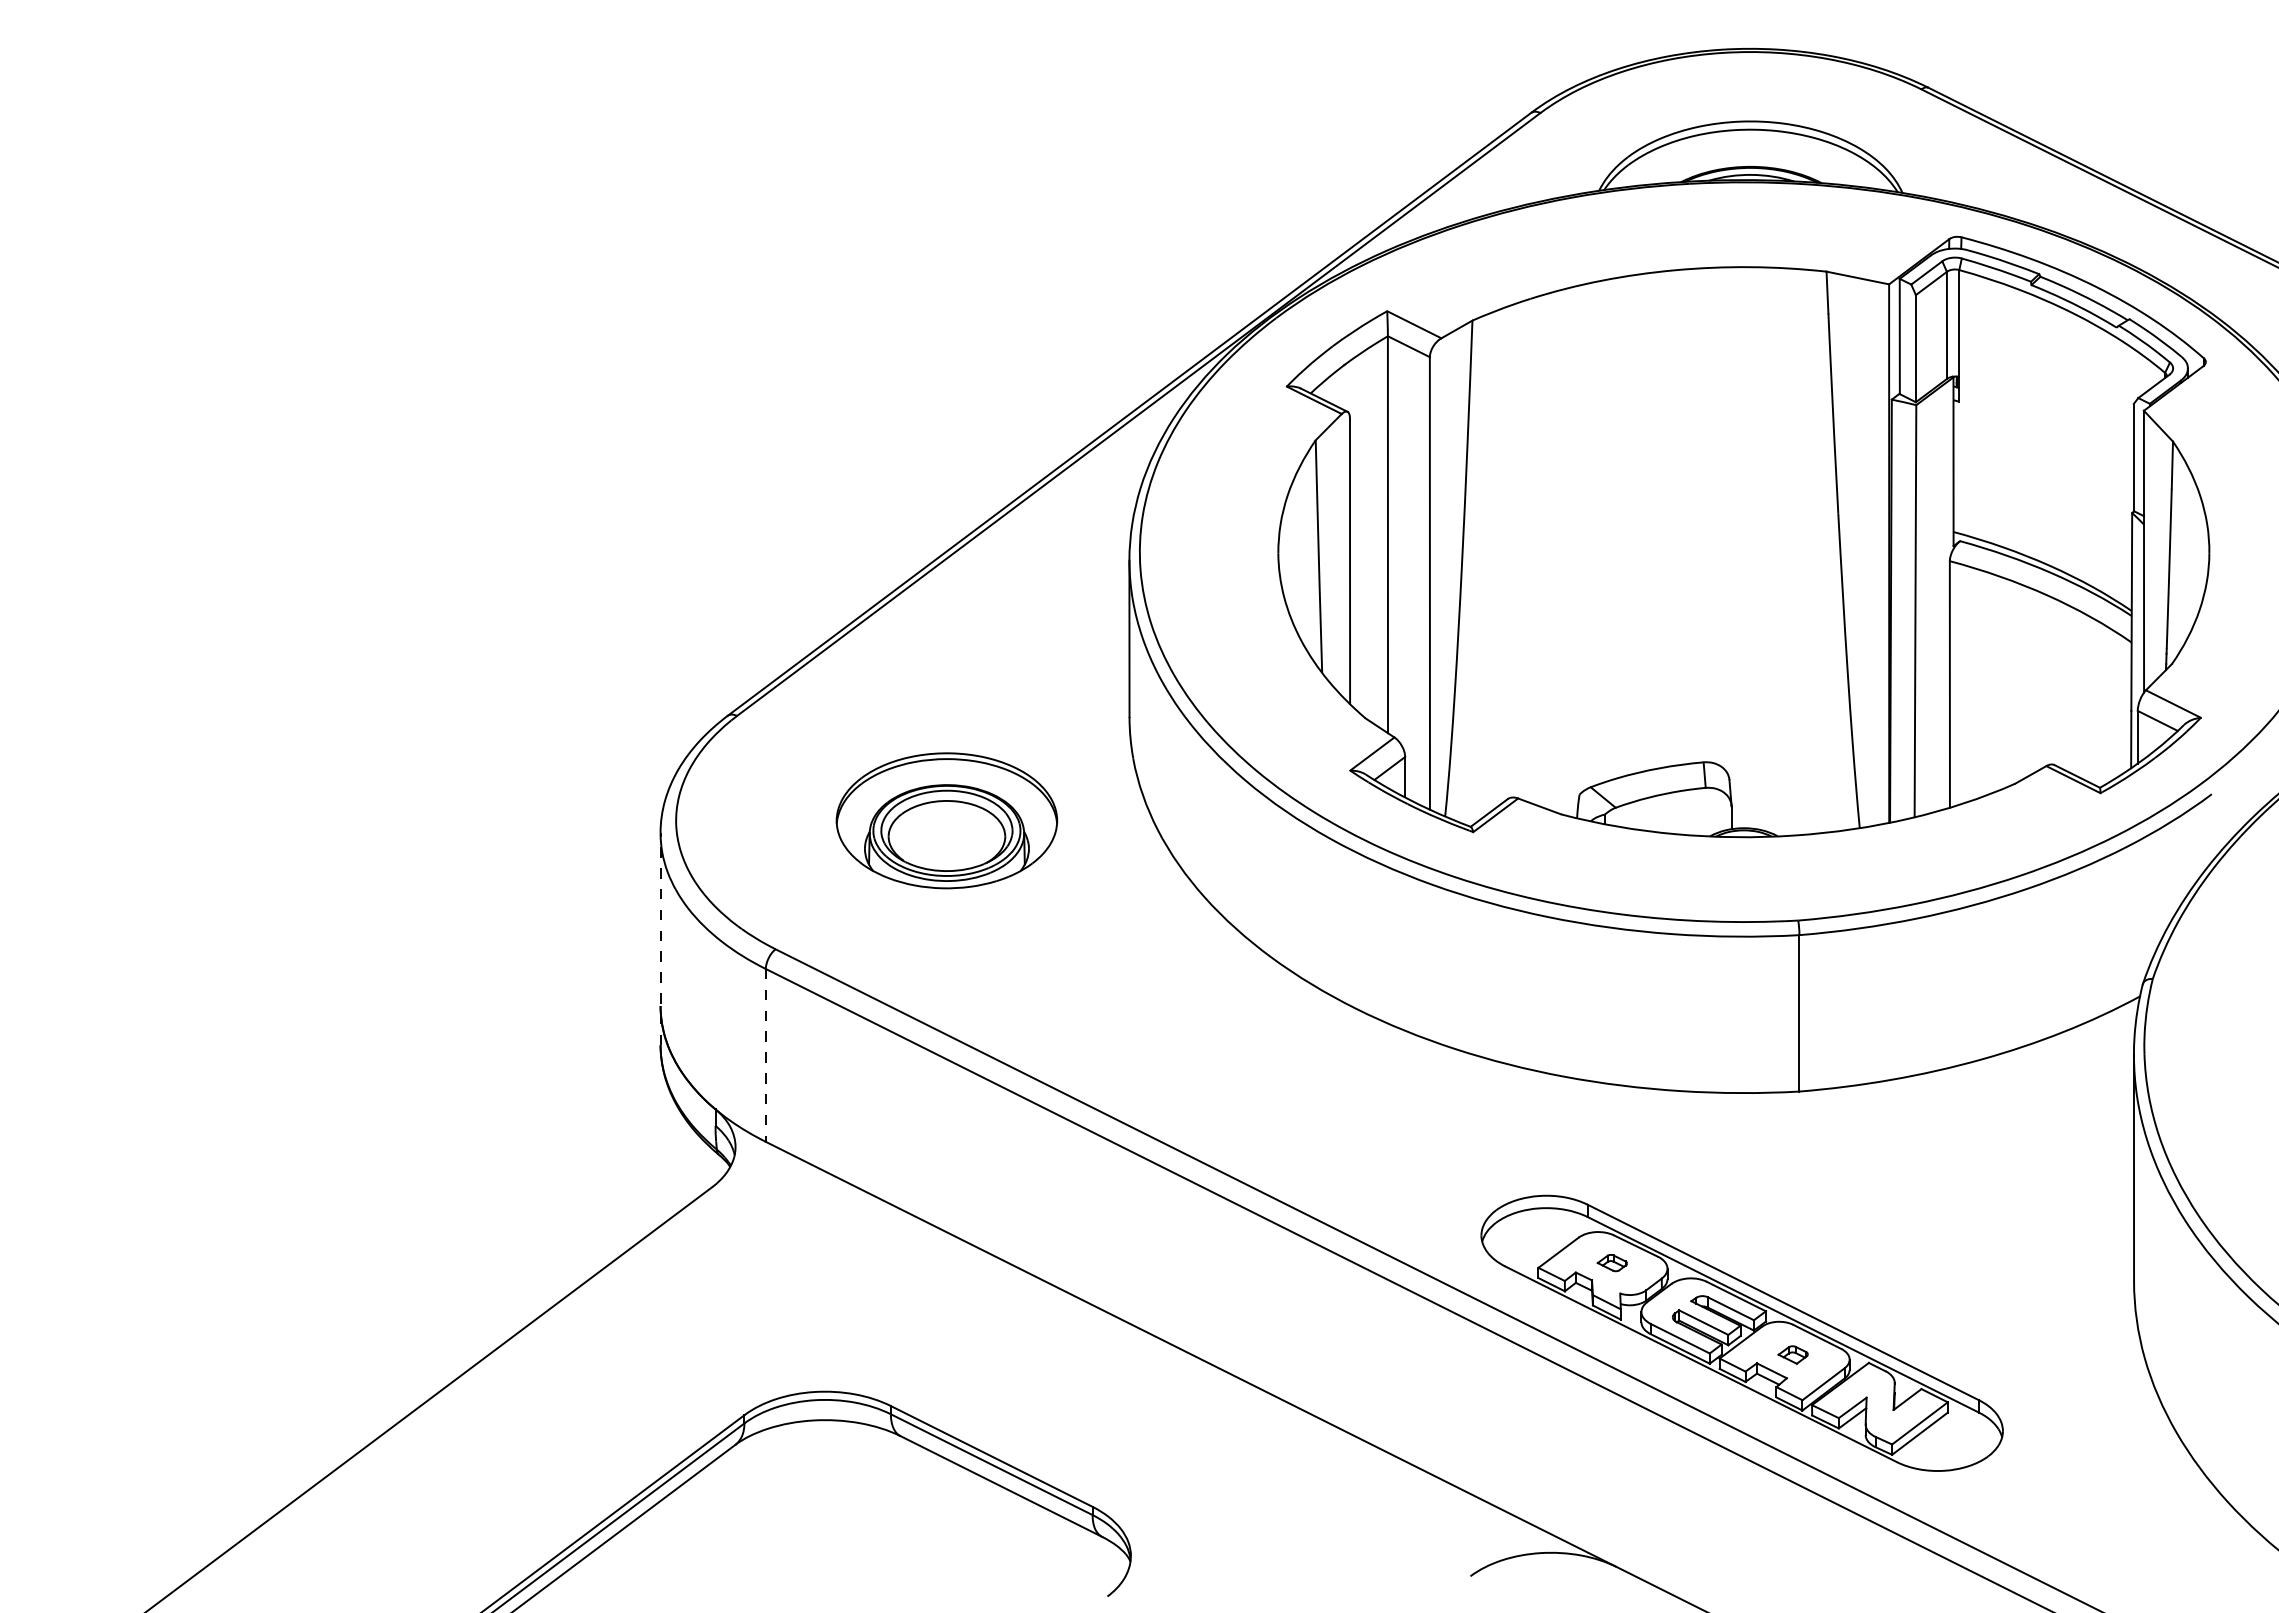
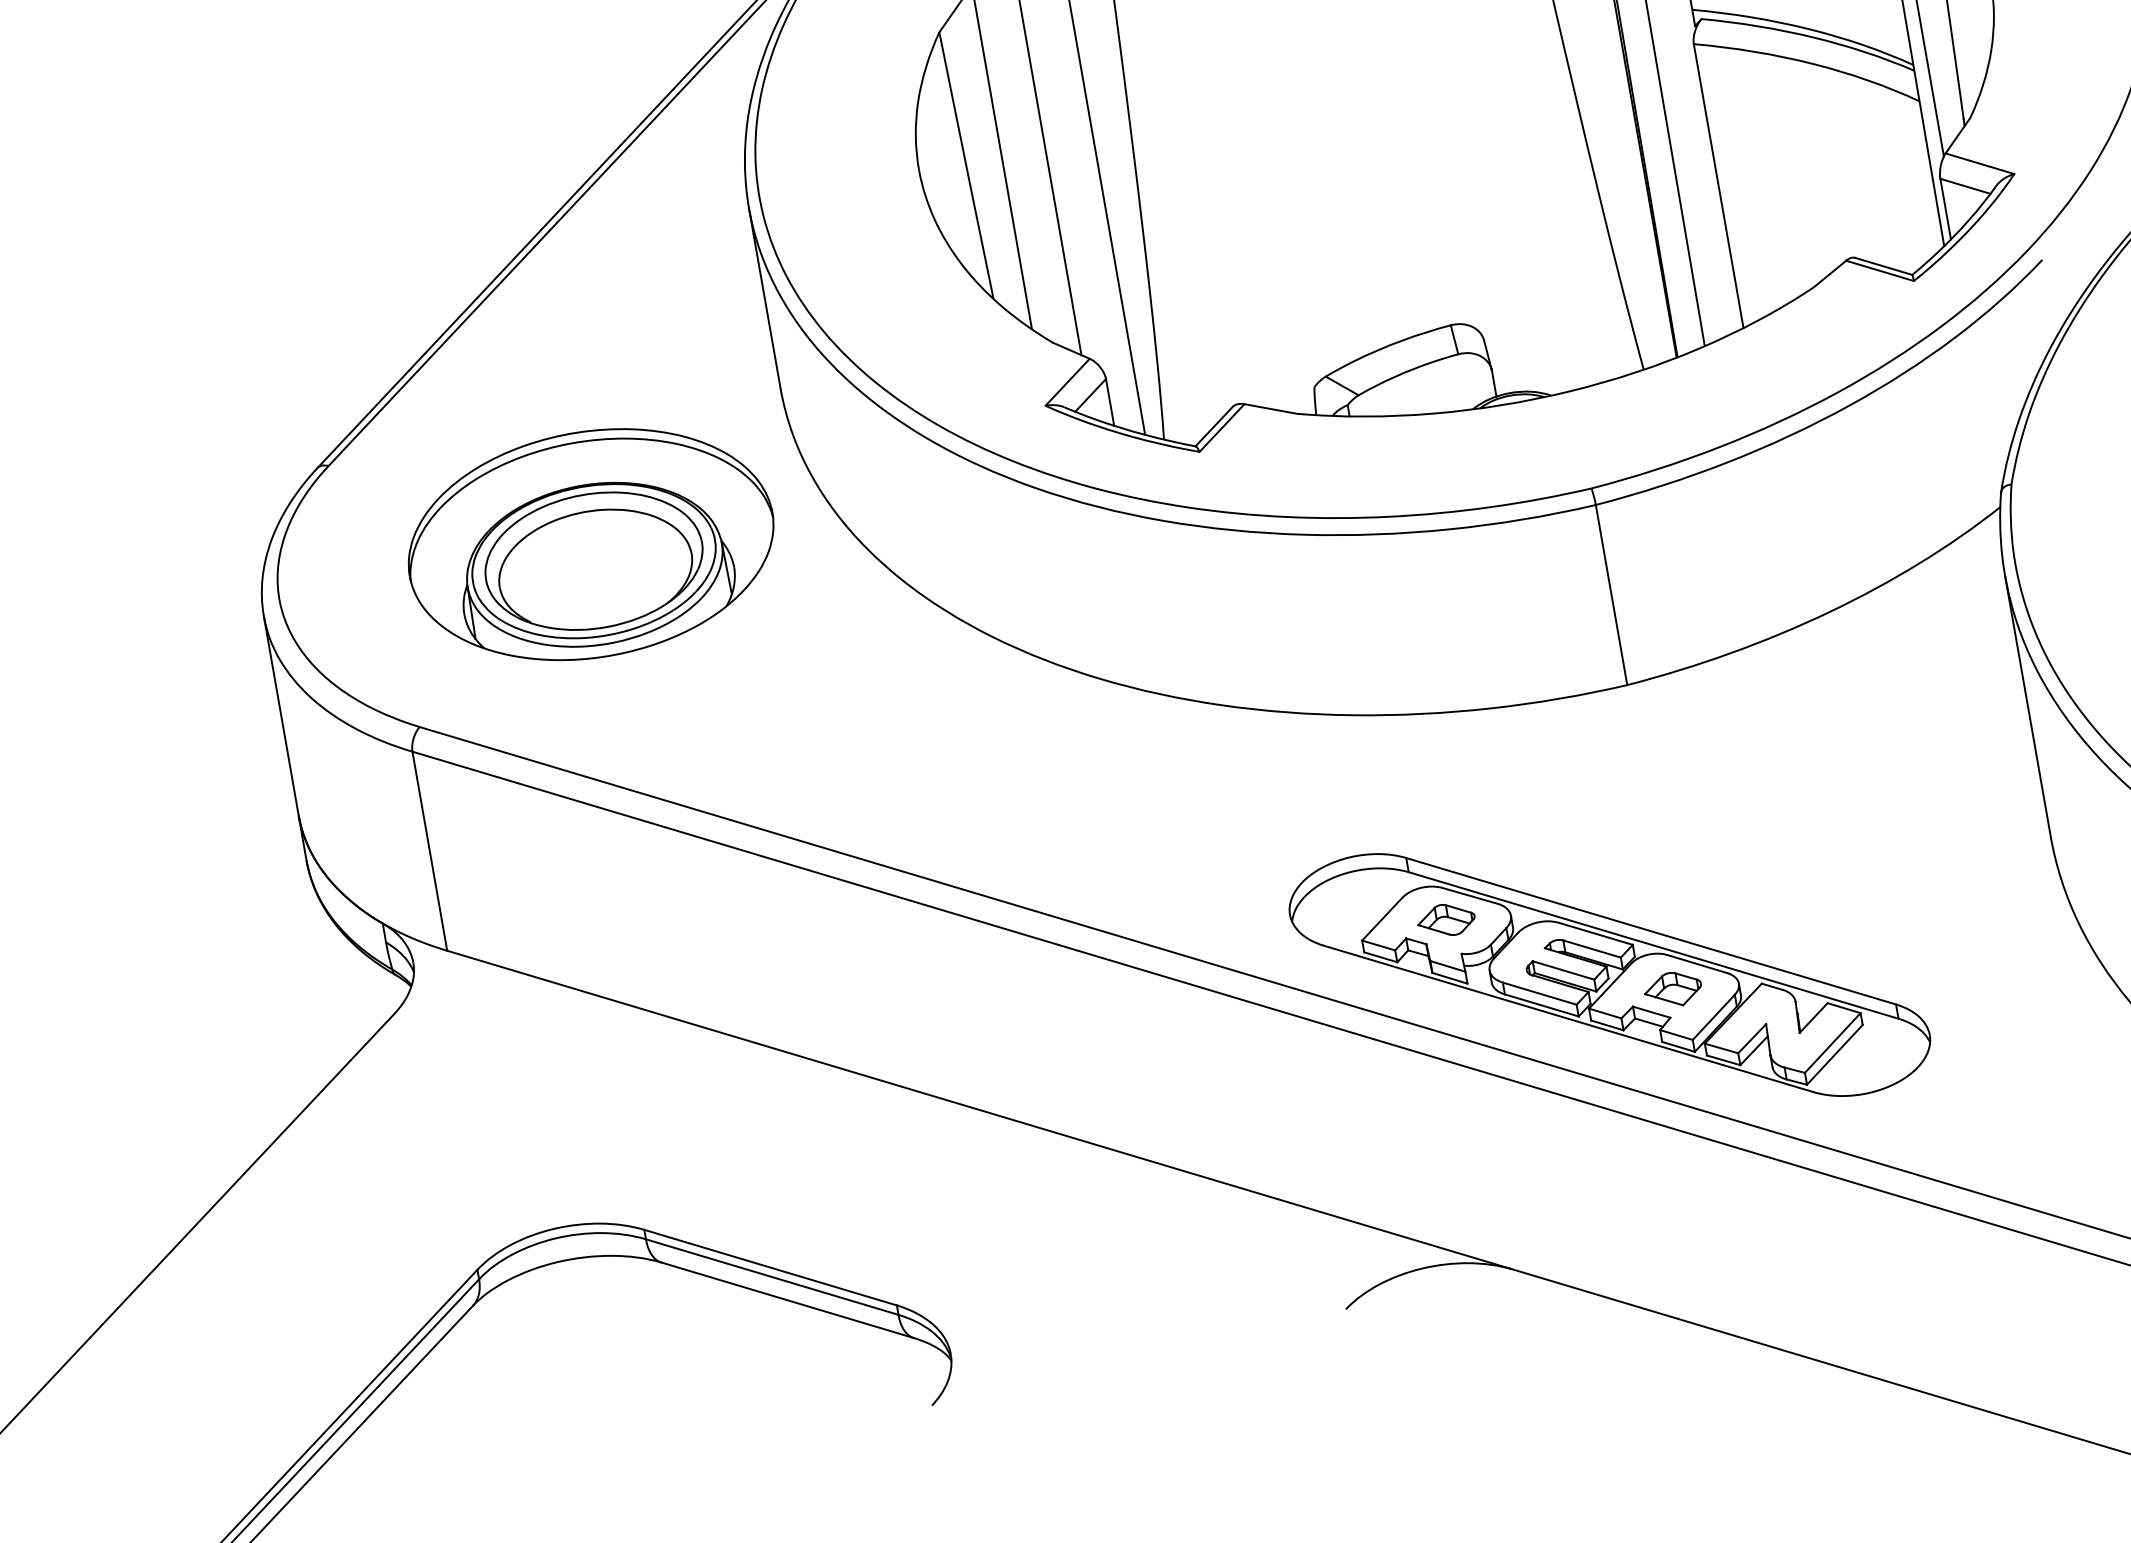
part: (946, 820) -> (590, 544), size x1.43
line: (660, 938) -> (285, 737), dashed -> solid
line: (765, 1055) -> (429, 851), dashed -> solid
part: (1612, 1262) -> (1446, 919), size x1.67
part: (1792, 1354) -> (1672, 989), size x1.67

